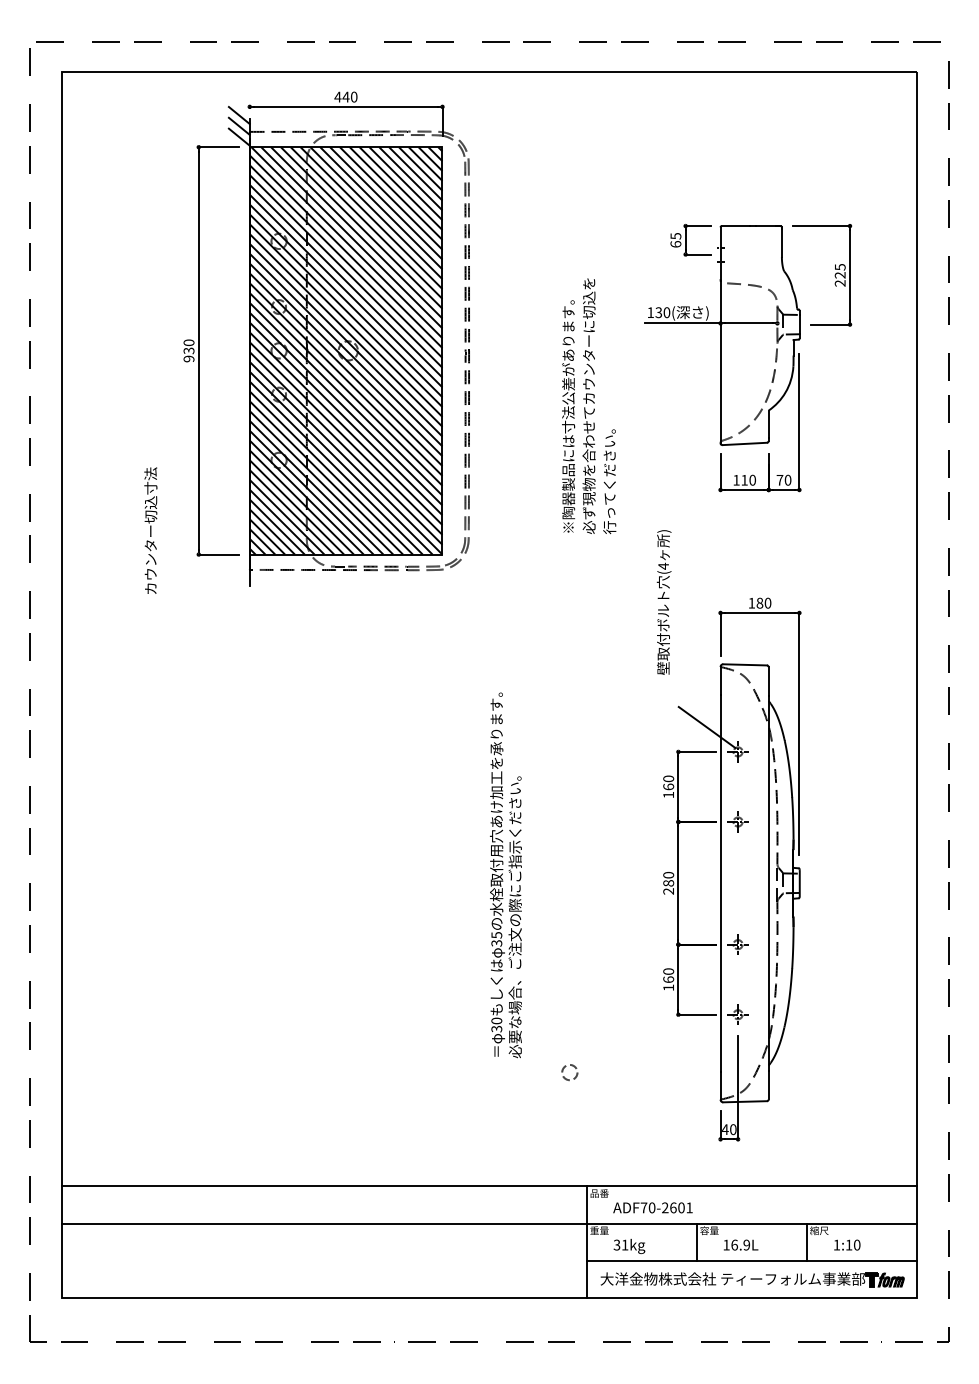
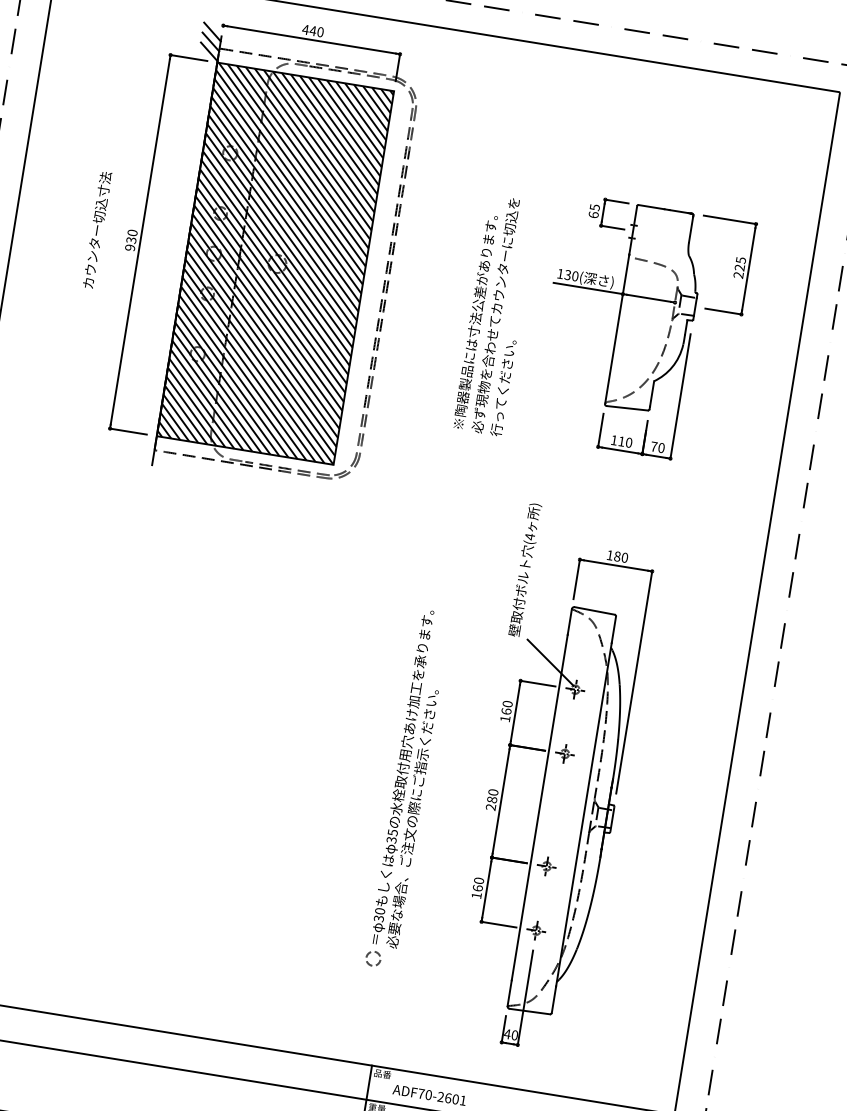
text: (589, 405) -> (496, 315), moved
text: (150, 530) -> (96, 229), moved
text: (663, 602) -> (524, 570), moved
text: (505, 875) -> (409, 779), moved

